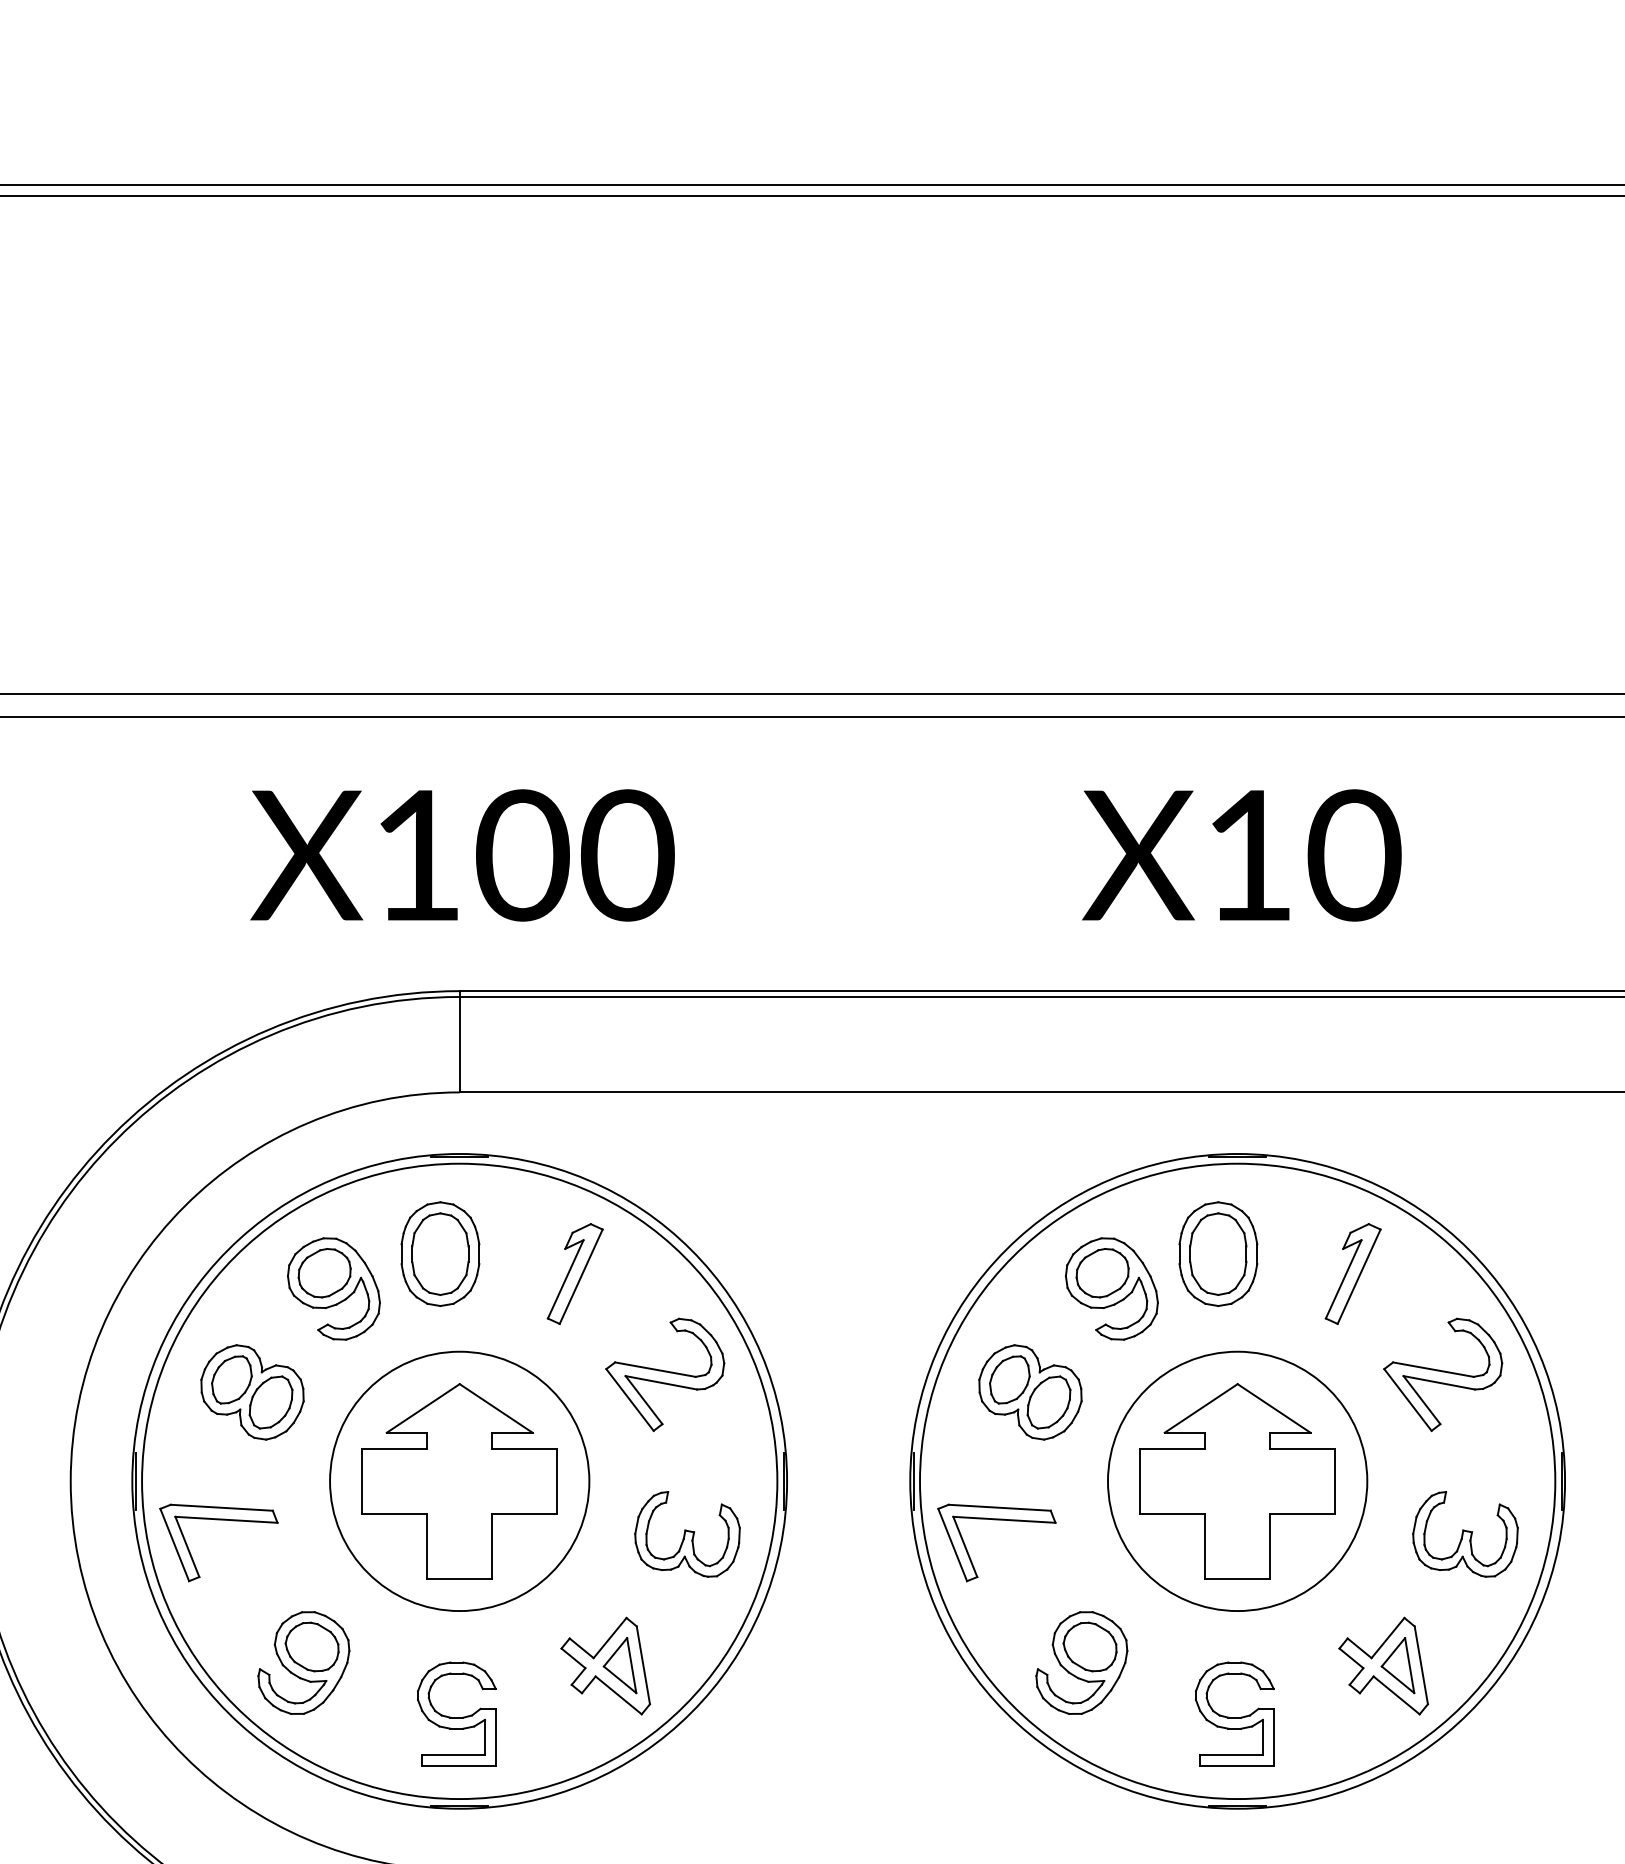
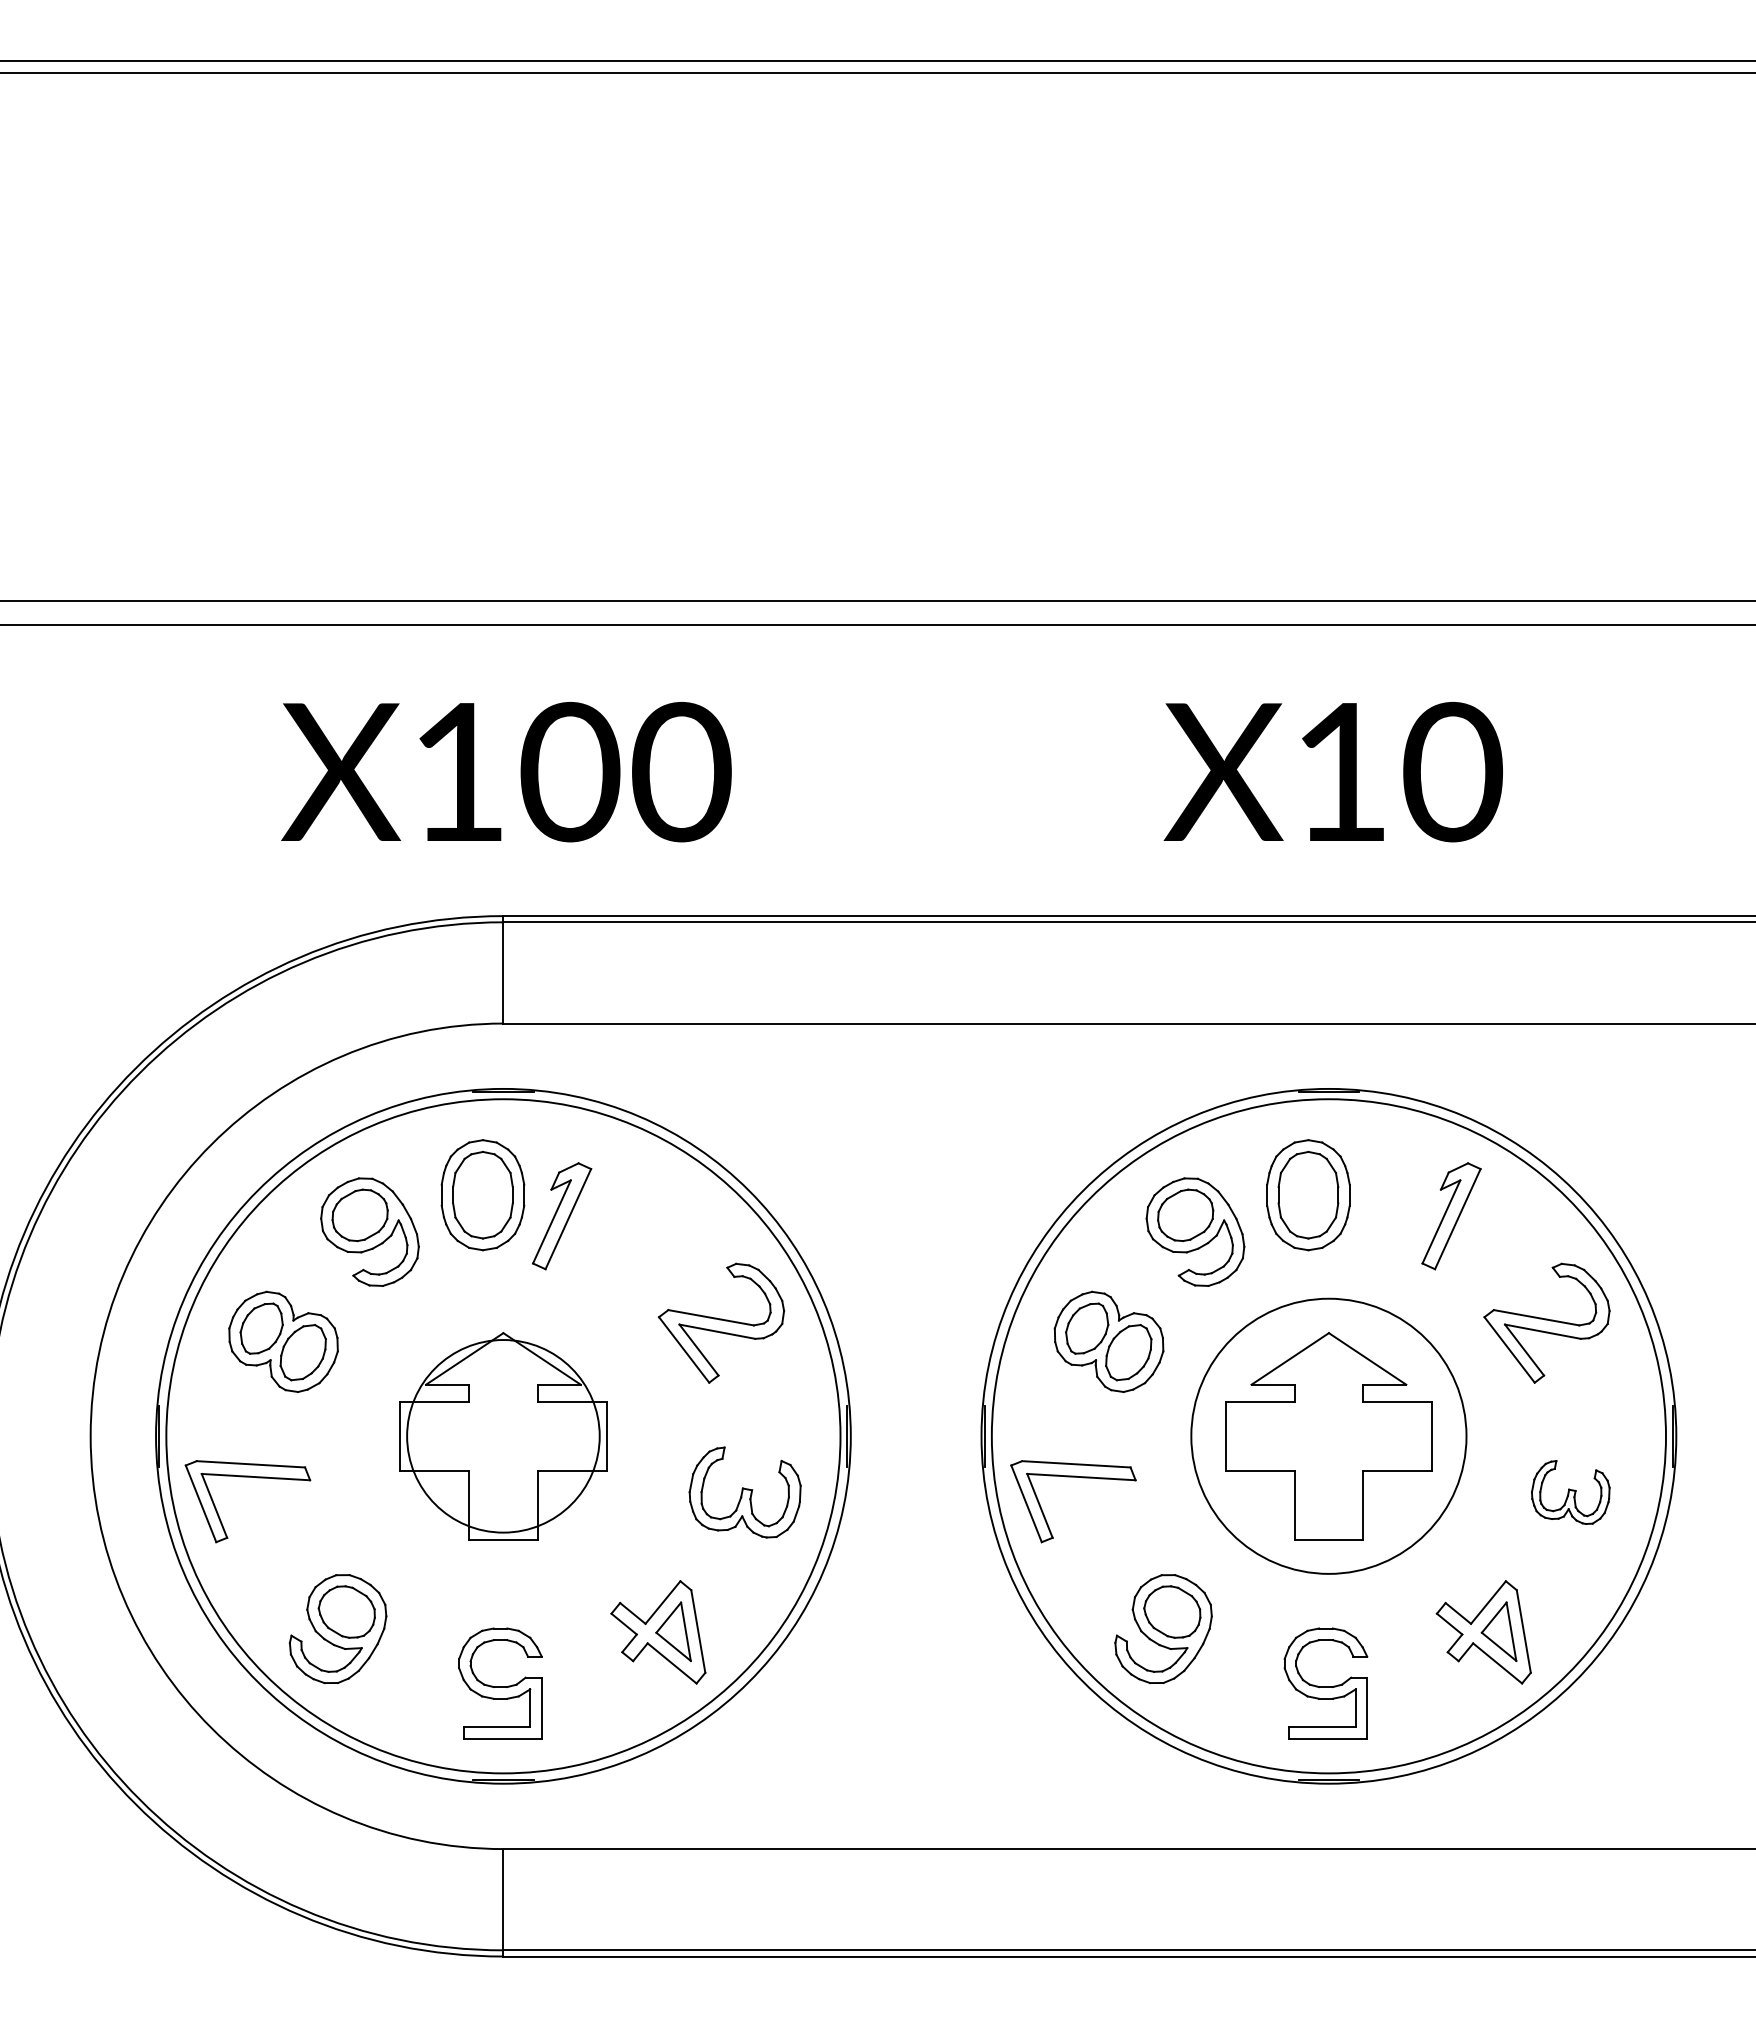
part: (575, 1274) -> (562, 1216), moved
circle: (459, 1480) -> (503, 1435), size x0.7
part: (1465, 1534) -> (1570, 1492), size x0.7

